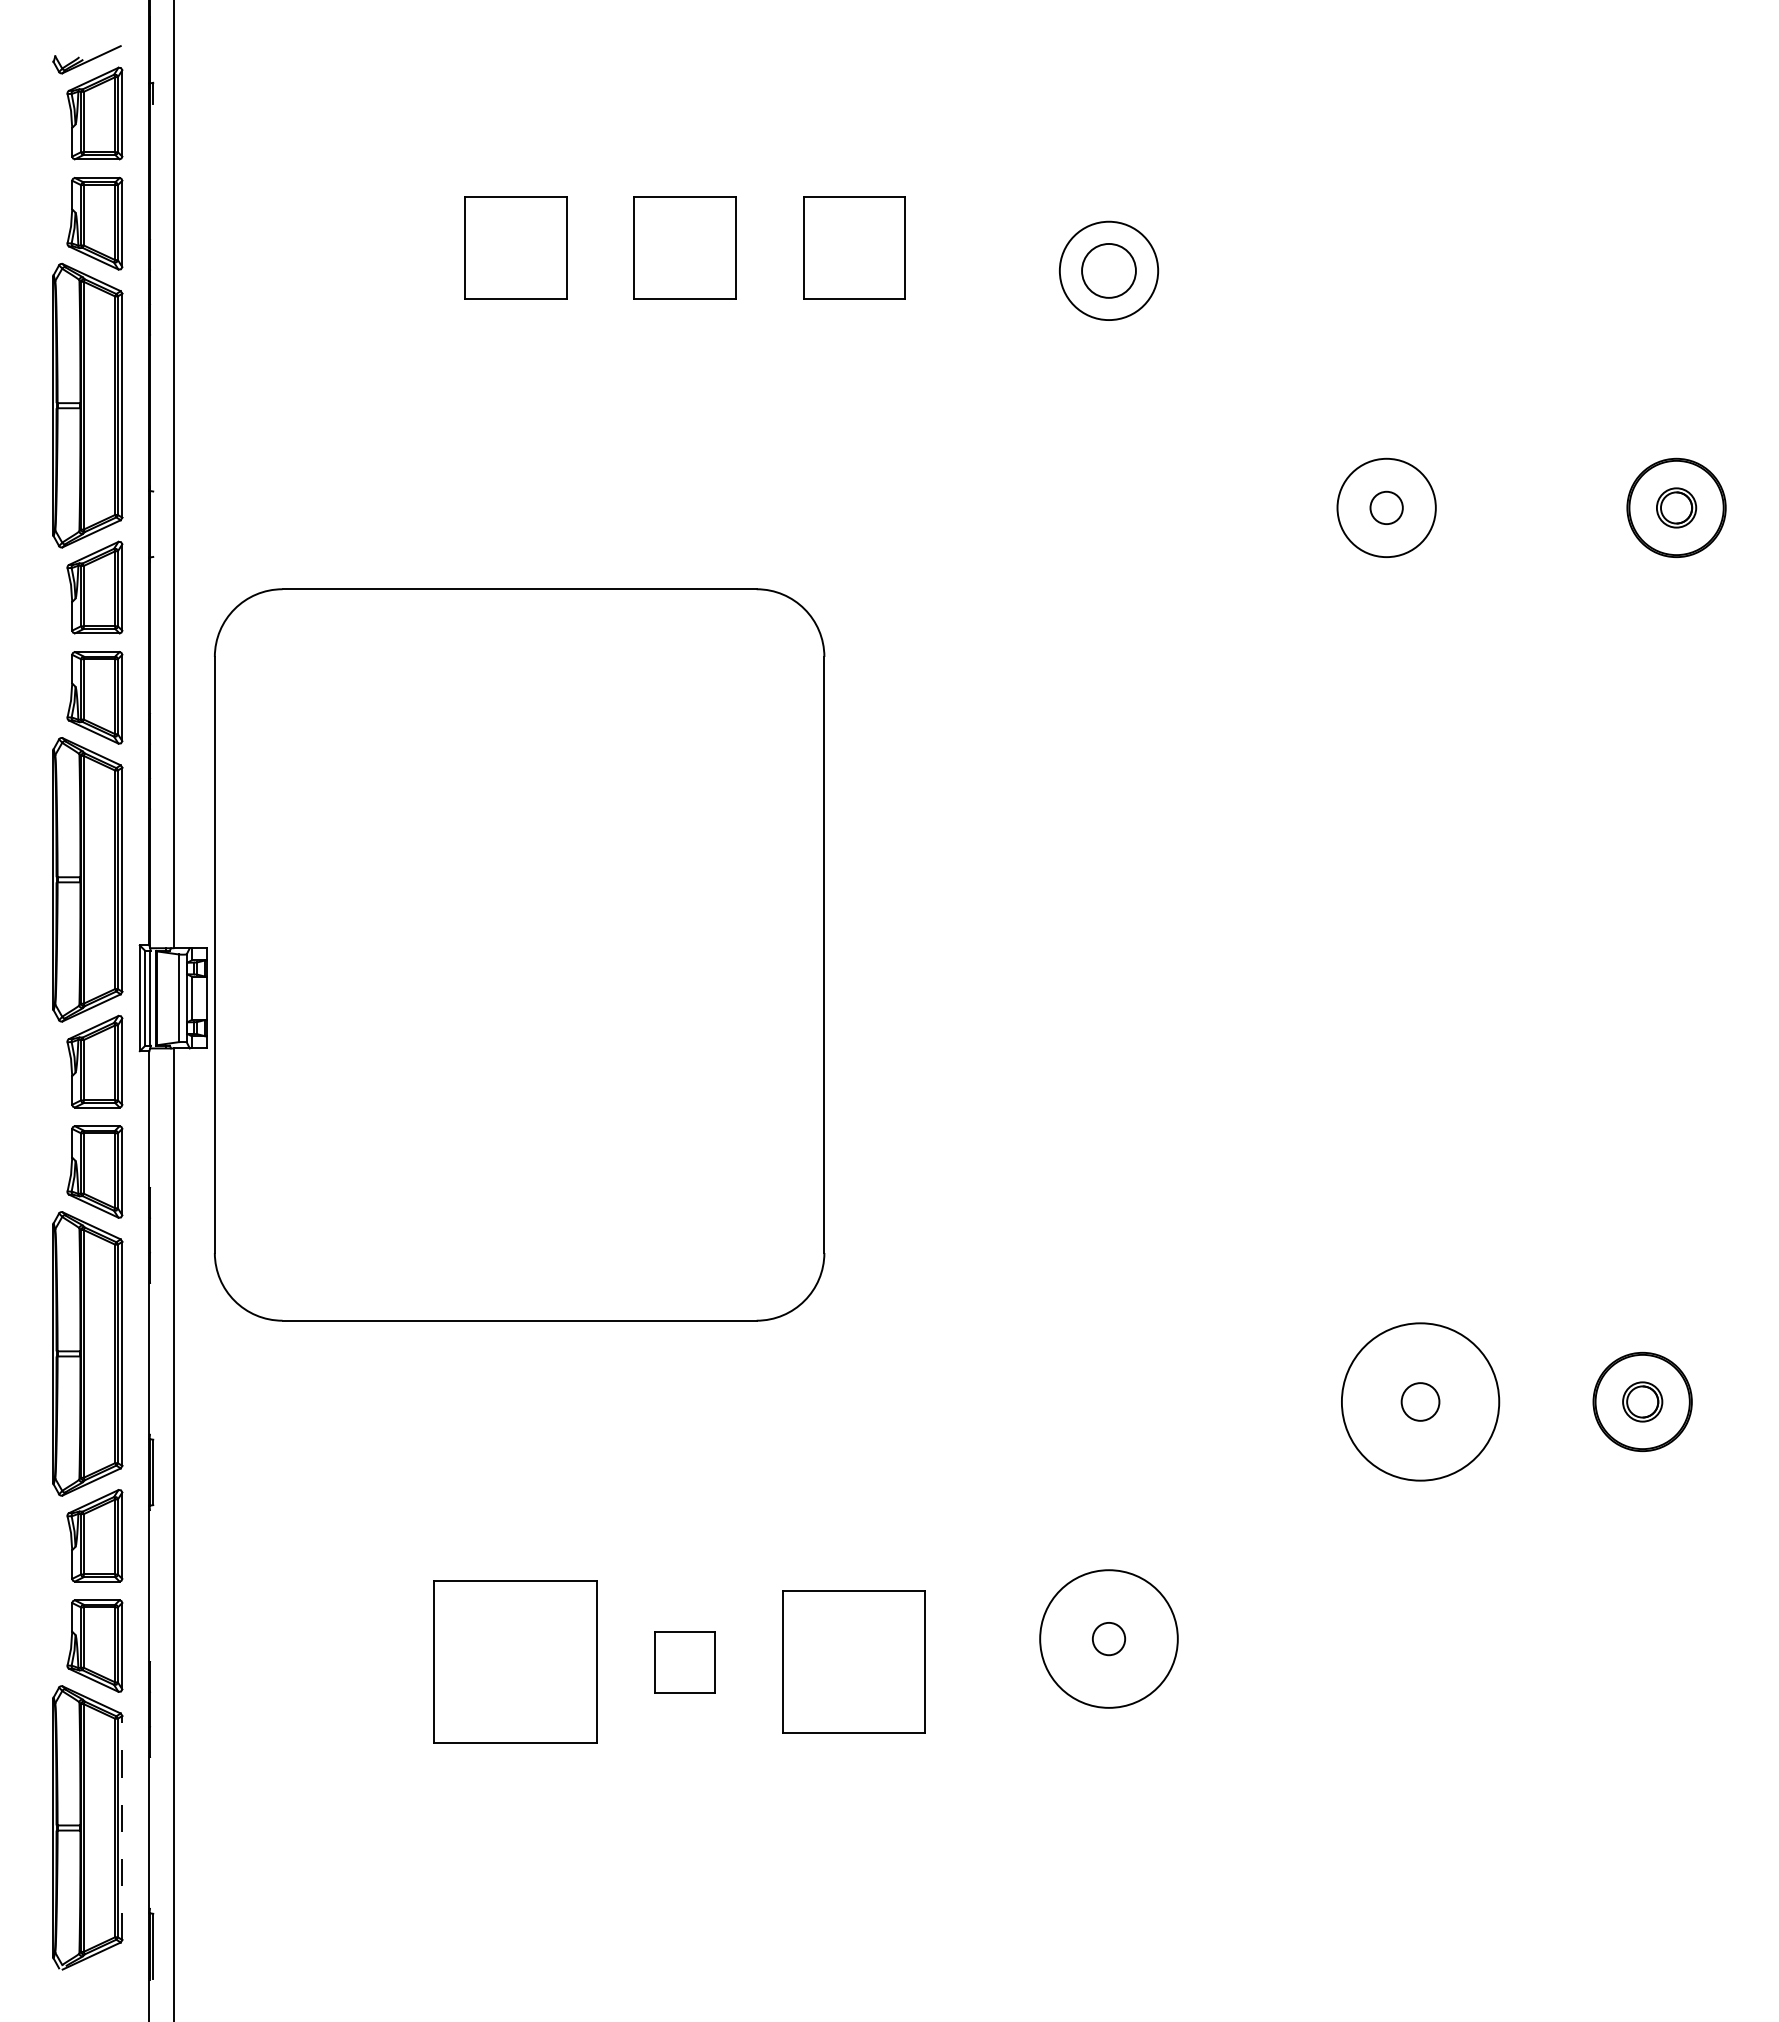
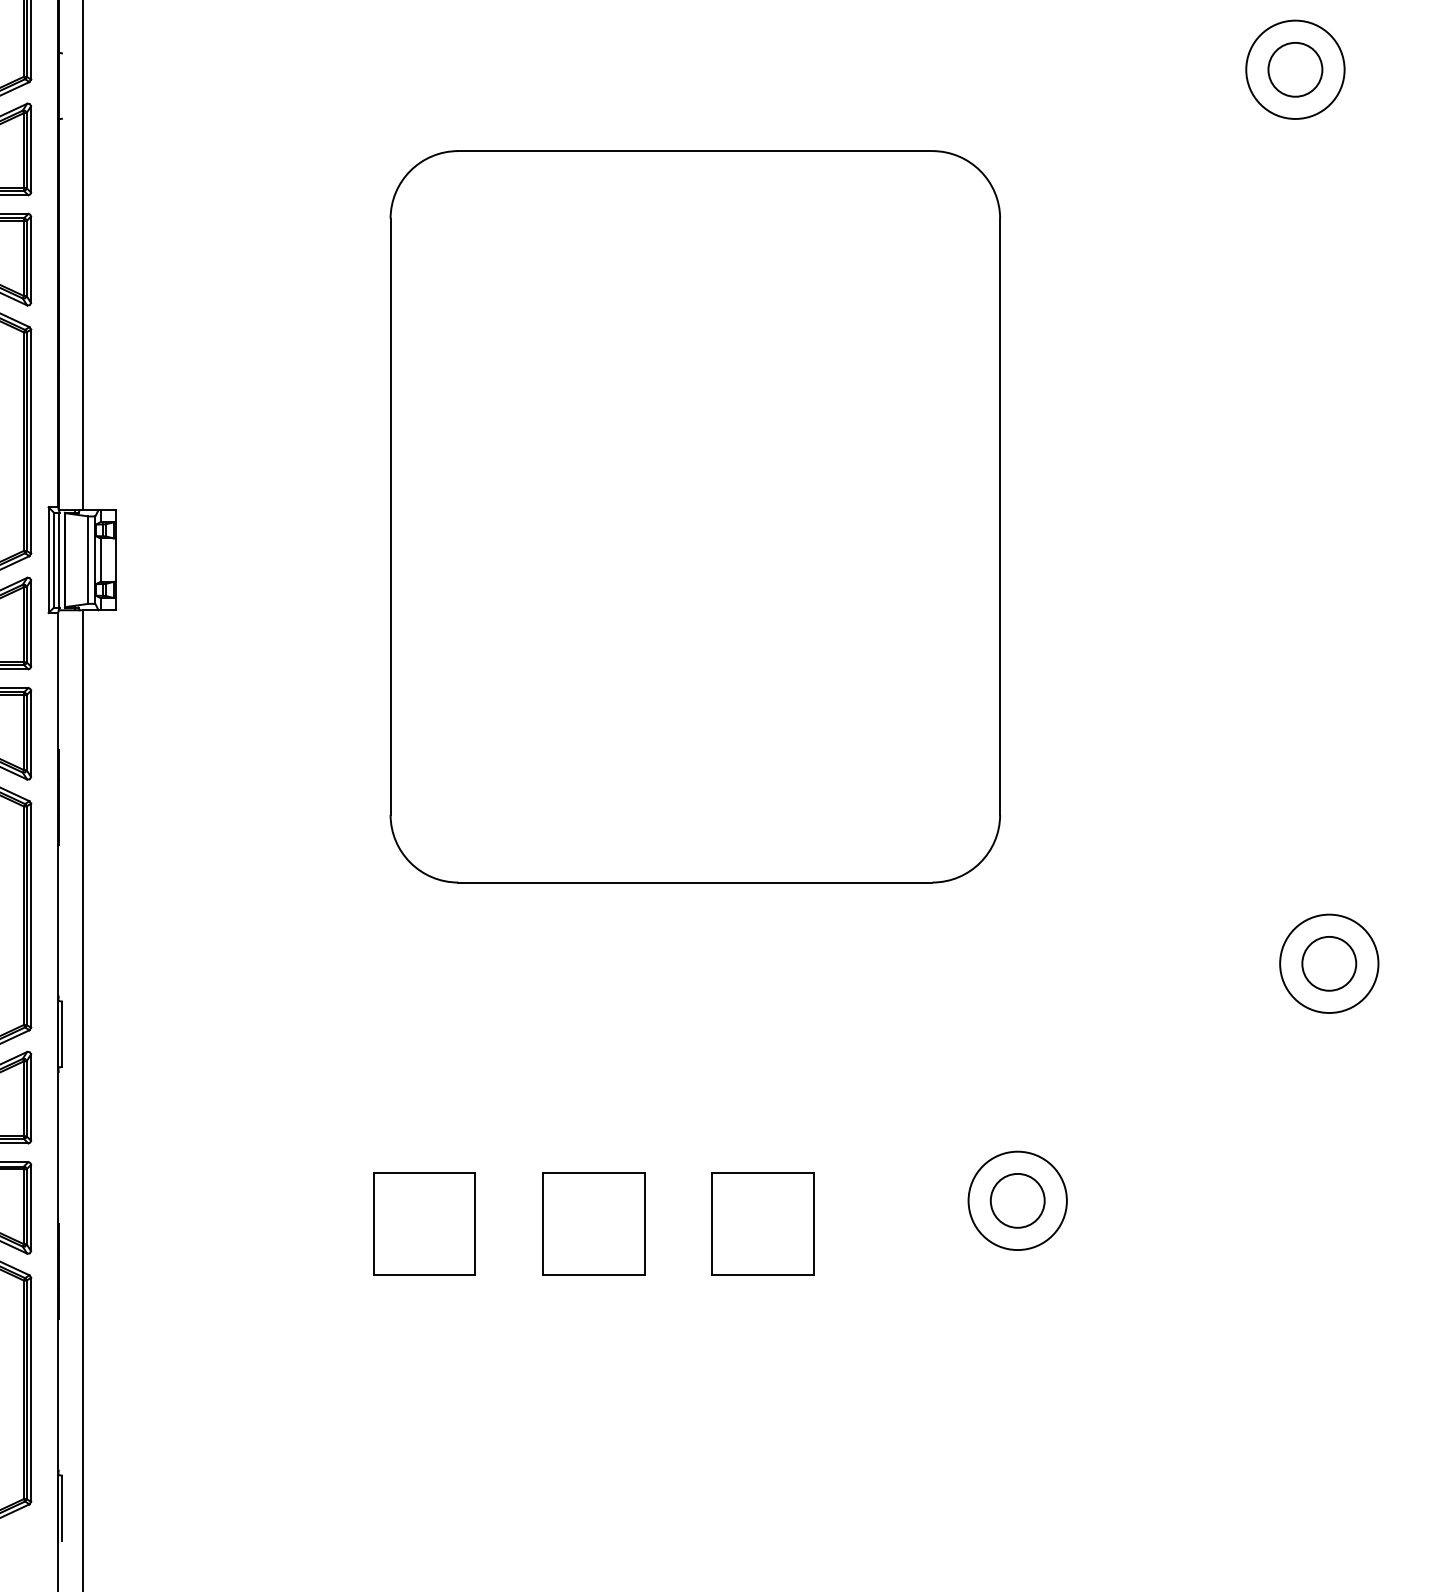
circle: (1386, 507) -> (1295, 69), size x1.67
part: (519, 954) -> (695, 516), moved
circle: (1420, 1401) -> (1329, 963), size x0.62
circle: (1420, 1401) -> (1329, 963), size x1.43
circle: (1108, 1638) -> (1017, 1200), size x0.71
circle: (1108, 1639) -> (1017, 1201), size x1.67
part: (515, 1661) -> (424, 1223), size x0.62
part: (684, 1661) -> (593, 1223), size x1.67
part: (854, 1661) -> (763, 1223), size x0.71
line: (122, 1827) -> (31, 1389), dashed -> solid

